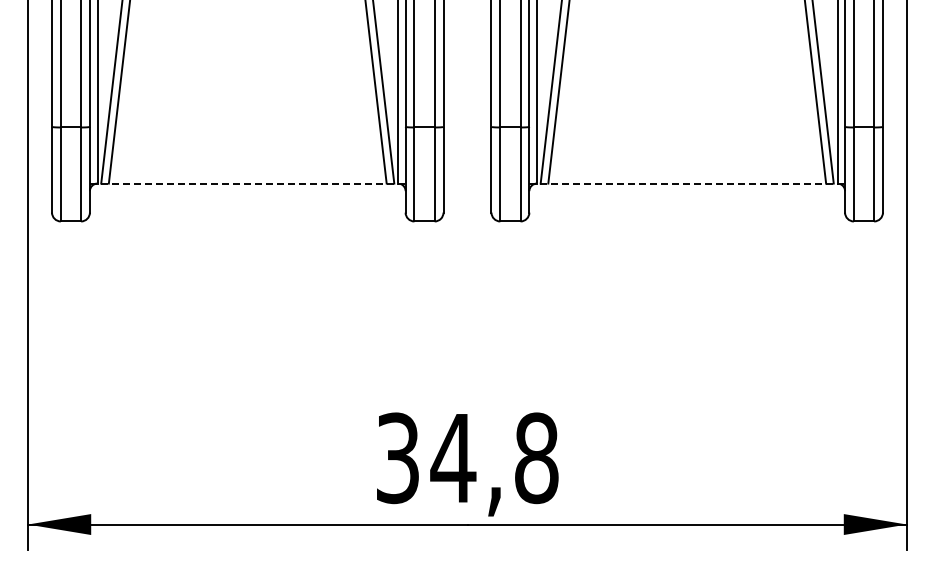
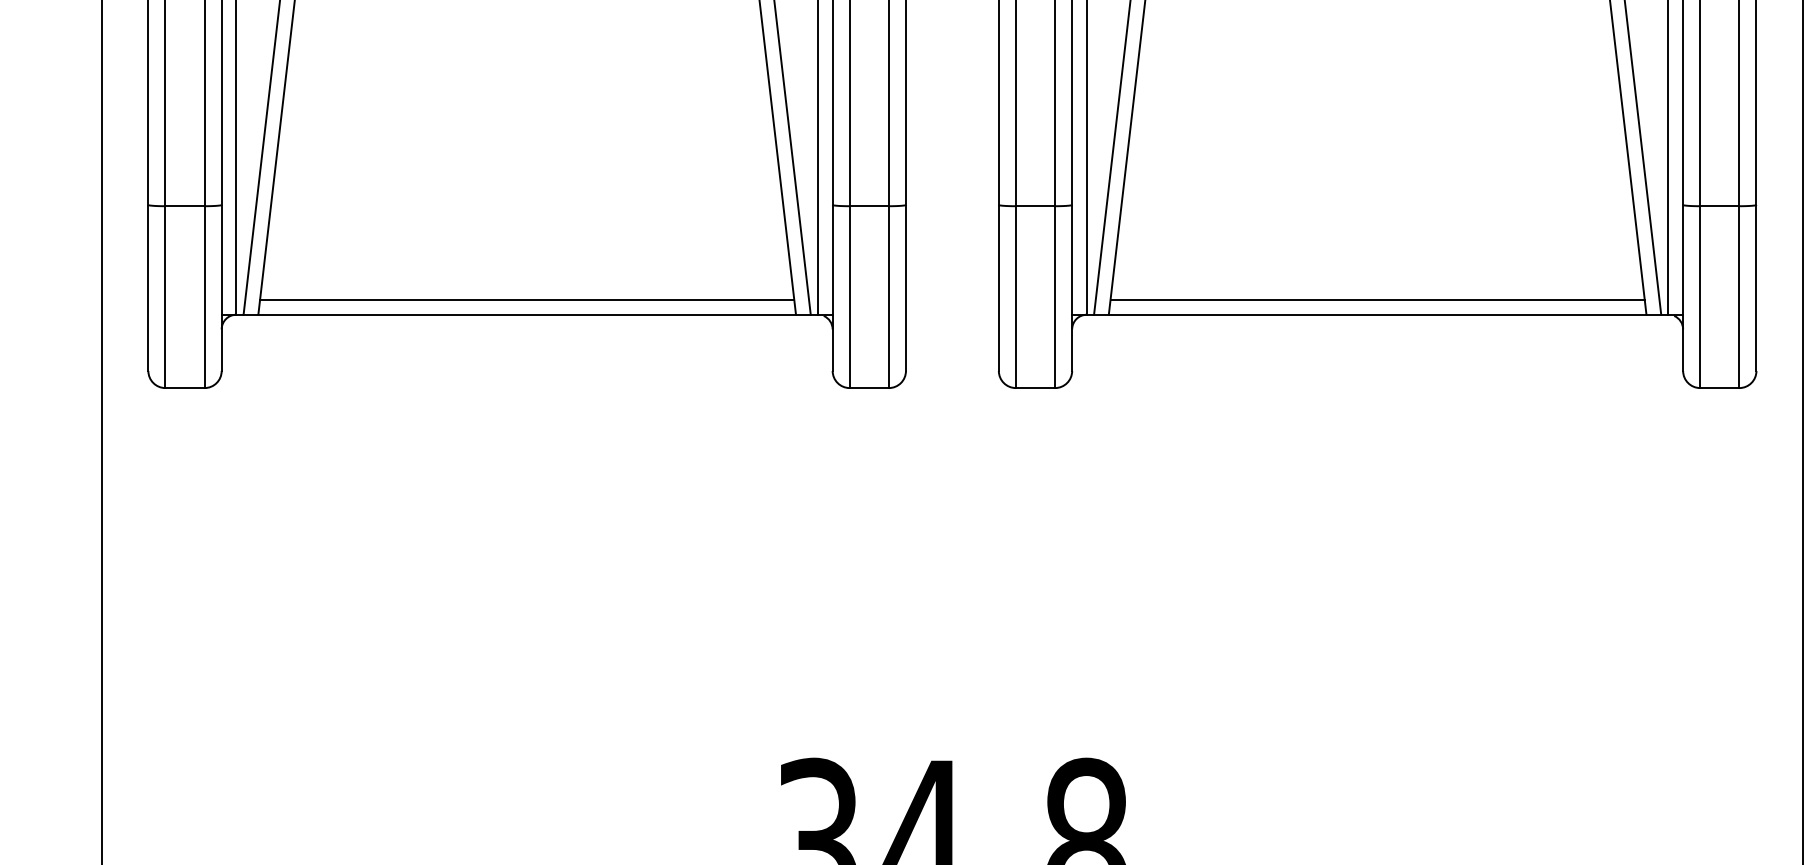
line: (247, 176) -> (526, 301), added
line: (687, 176) -> (1378, 301), added
line: (247, 183) -> (526, 314), dashed -> solid
line: (687, 183) -> (1378, 314), dashed -> solid

